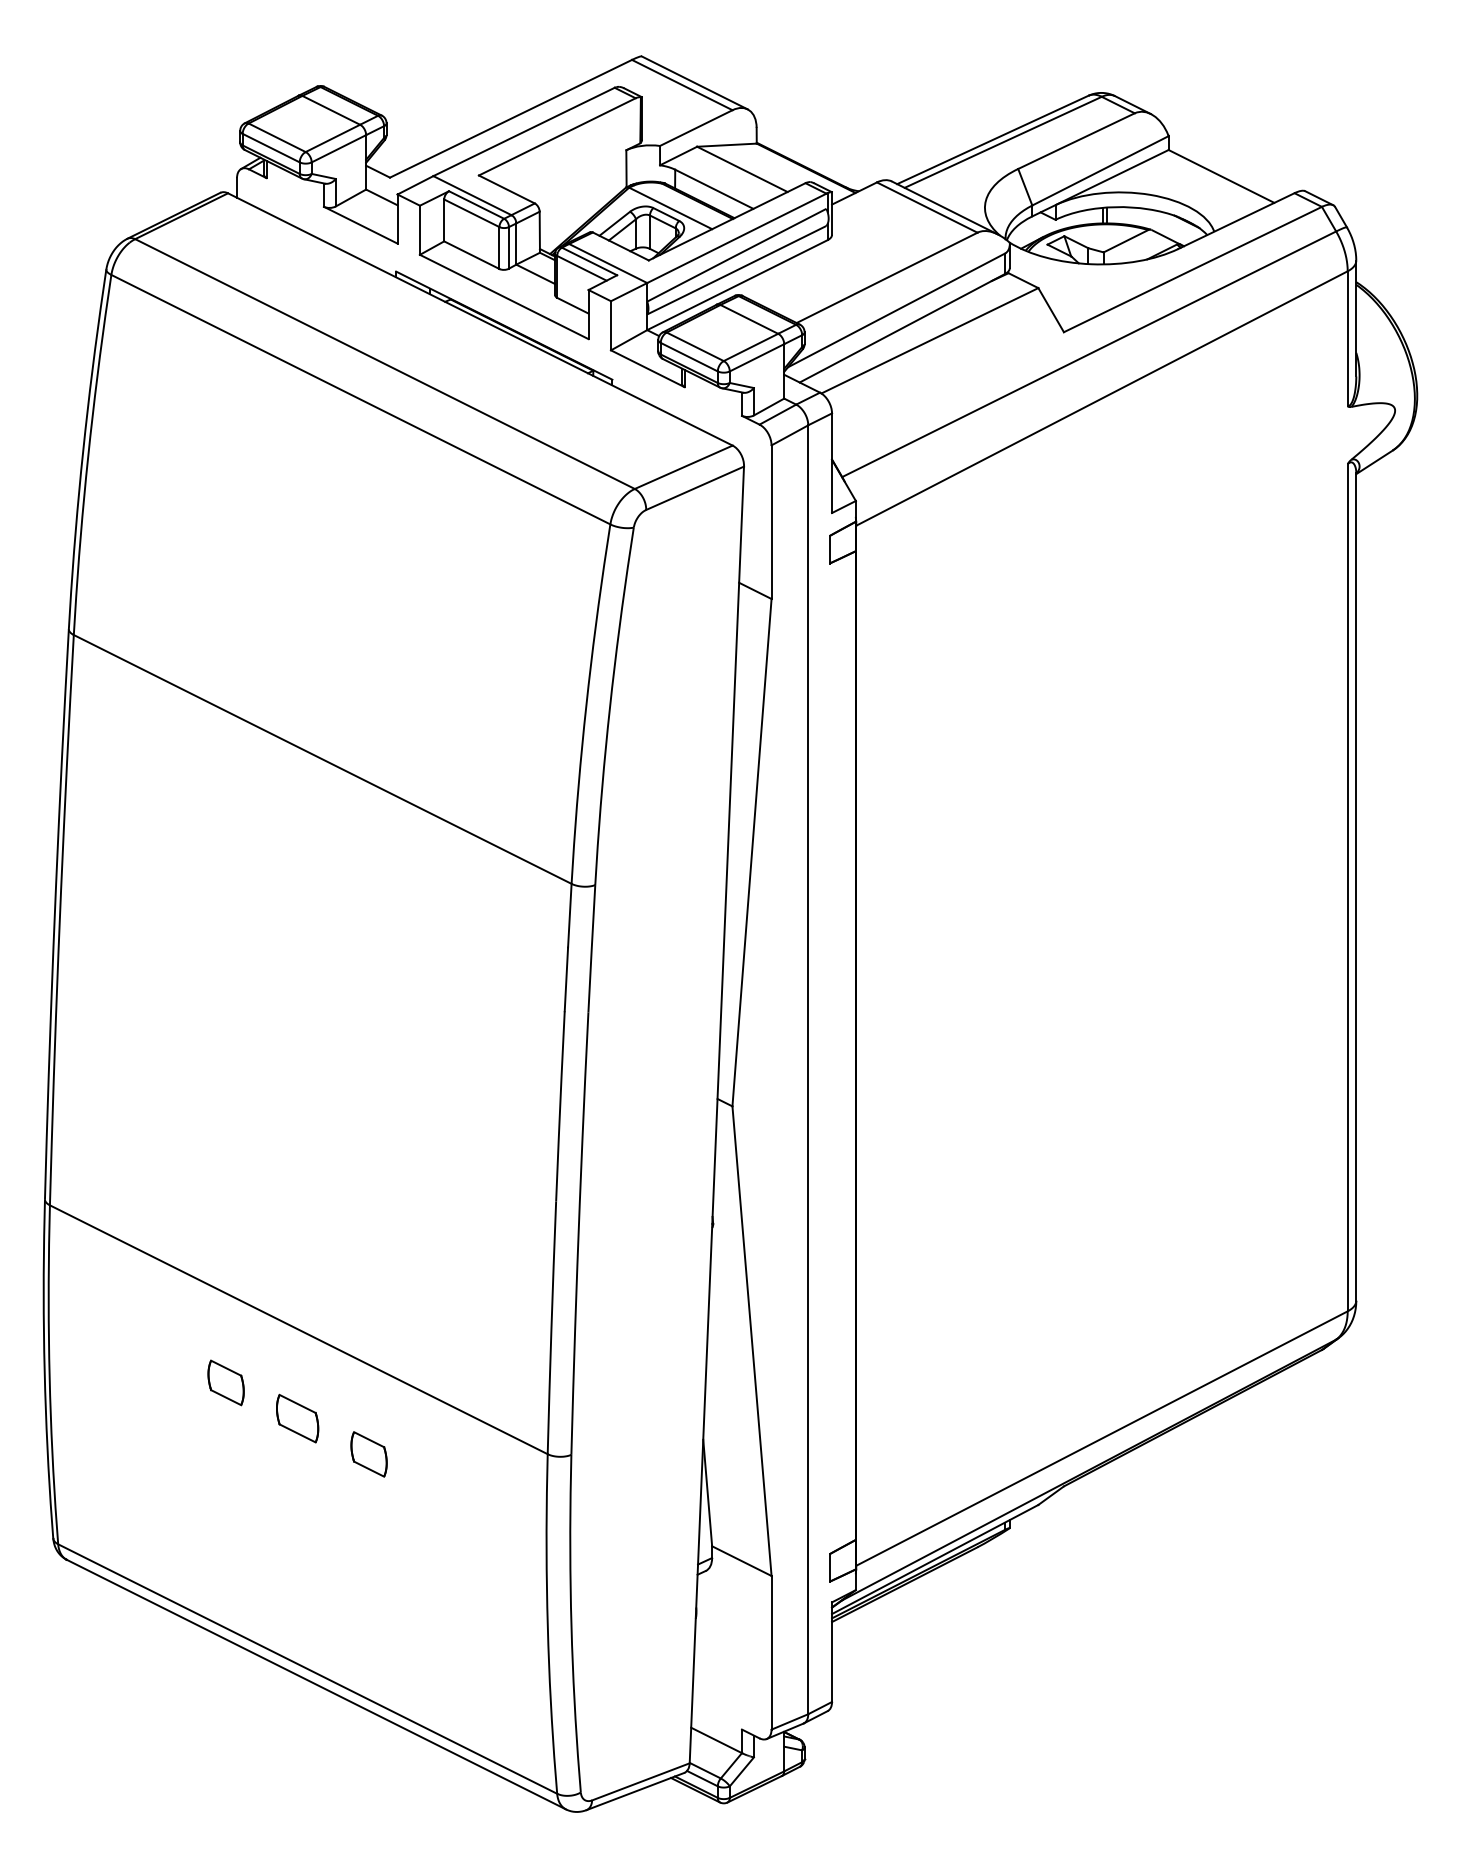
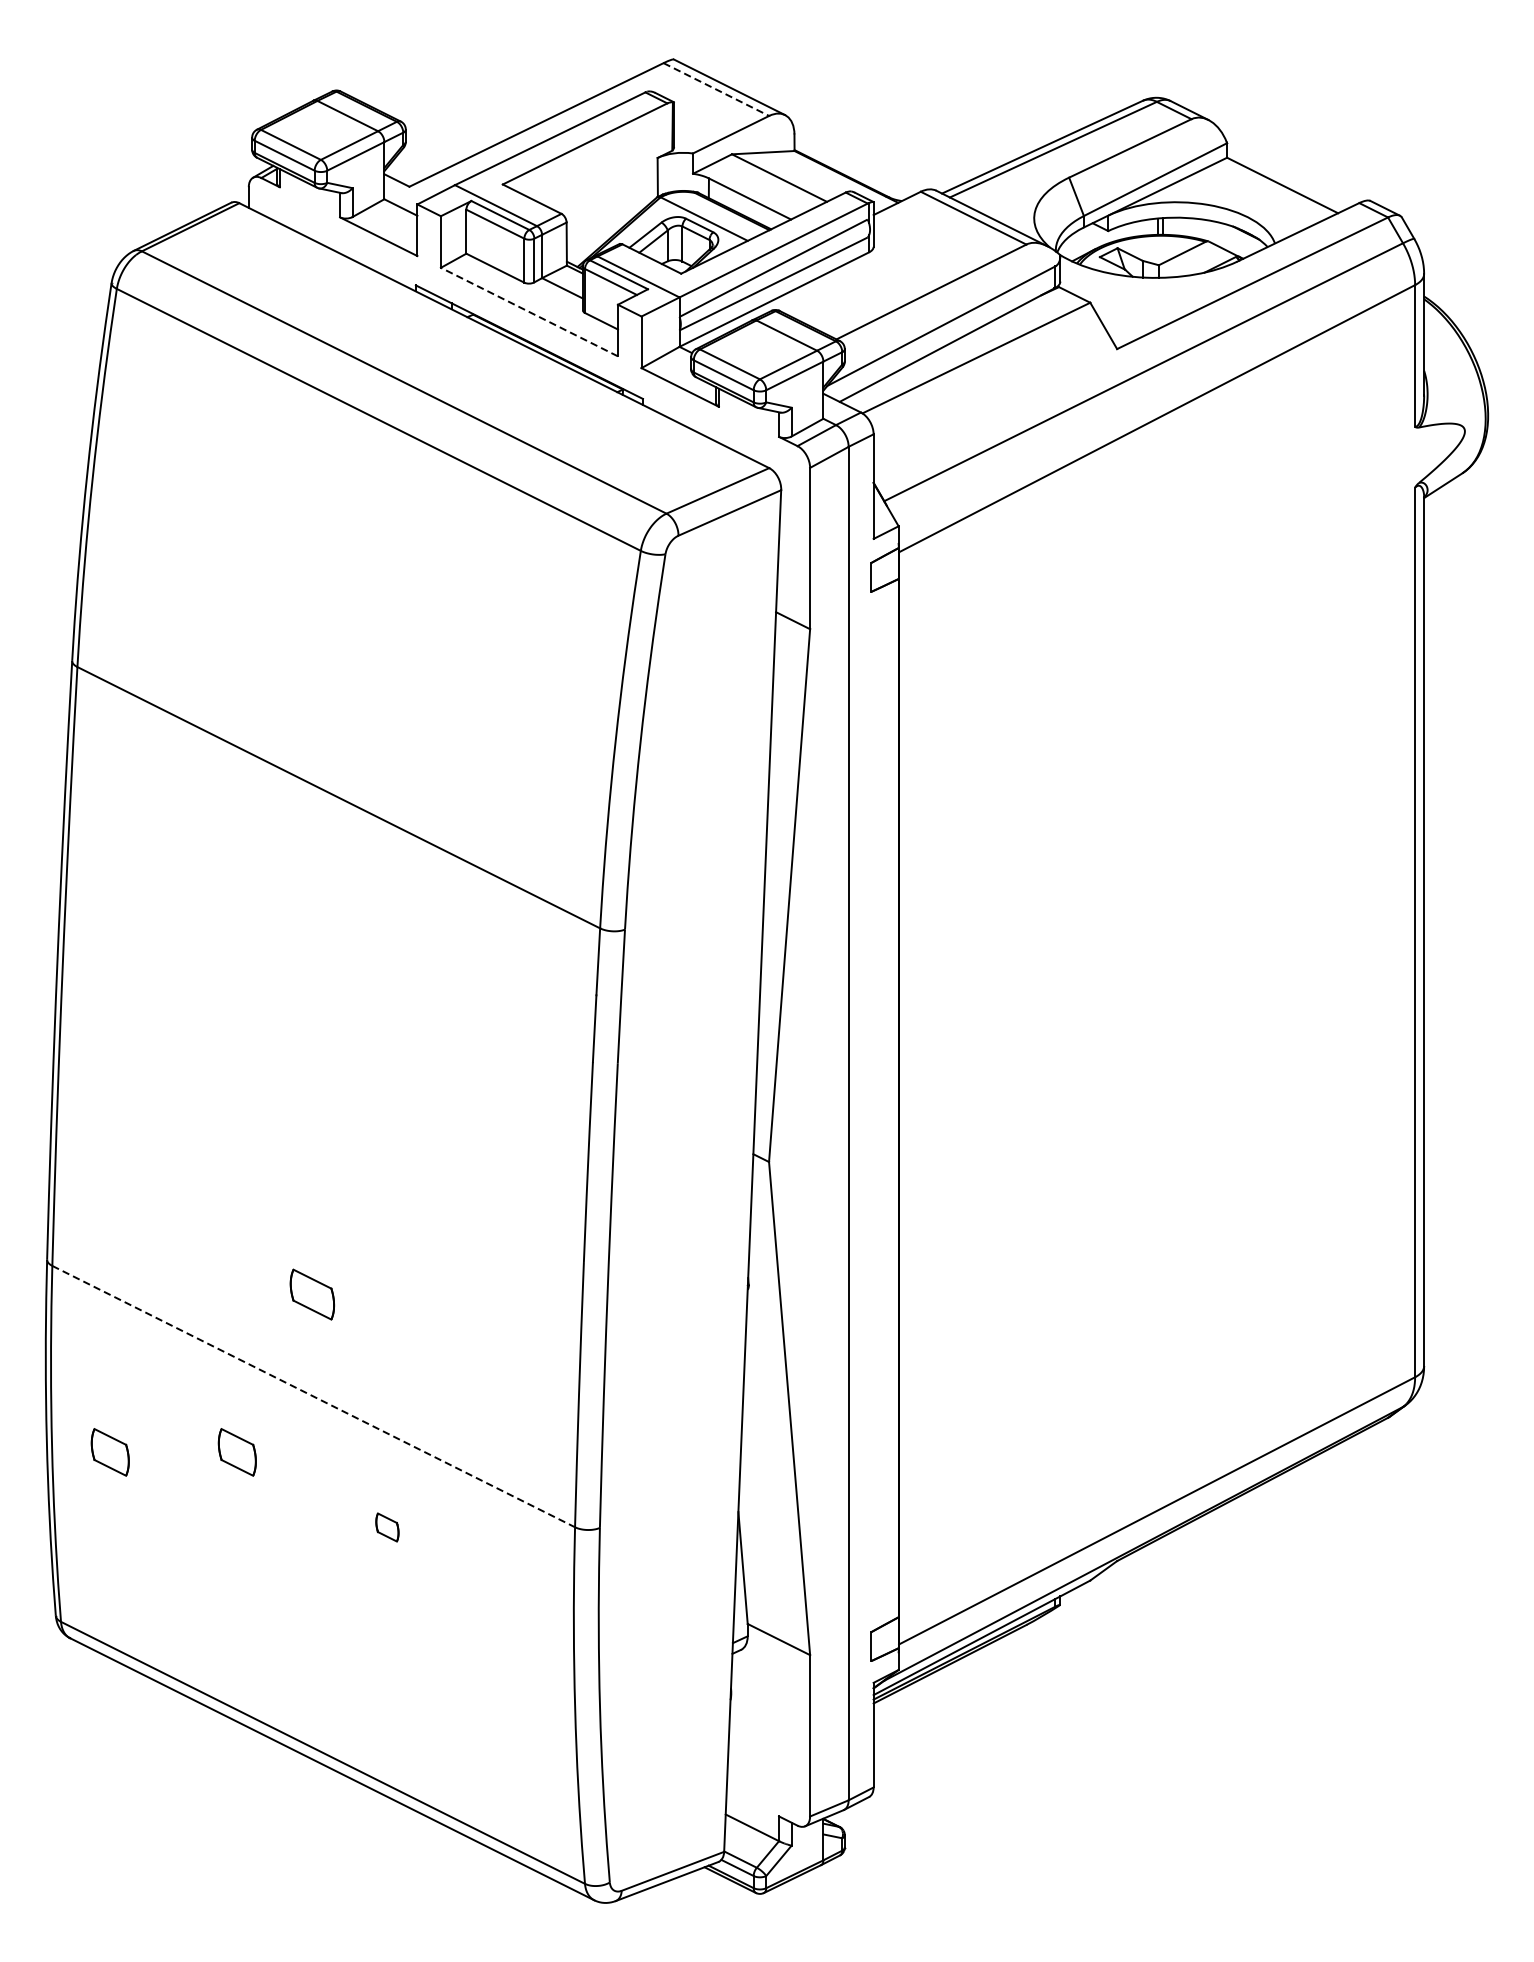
line: (682, 85) -> (716, 89), solid -> dashed
line: (503, 296) -> (528, 311), solid -> dashed
line: (299, 1329) -> (314, 1396), solid -> dashed
part: (104, 1382) -> (109, 1451), added
part: (297, 1418) -> (312, 1294), moved
part: (368, 1454) -> (386, 1527), size x0.6

